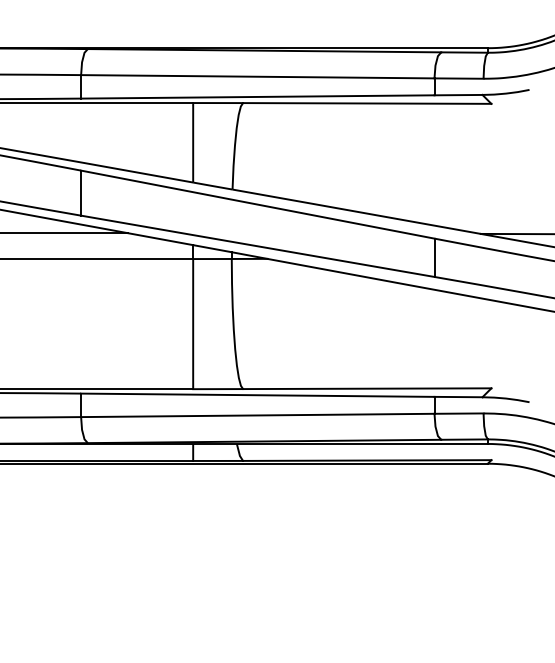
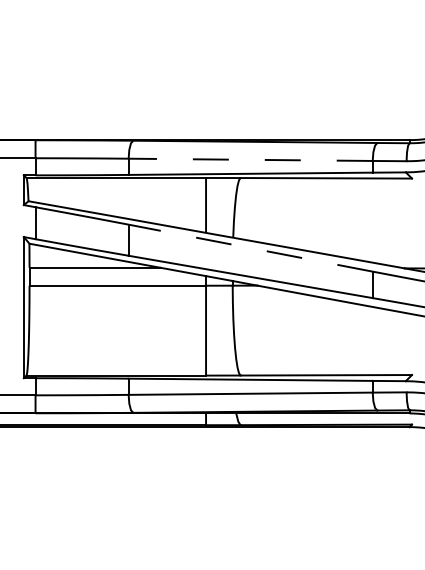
line: (257, 76) -> (250, 159), solid -> dashed
line: (257, 205) -> (250, 248), solid -> dashed

